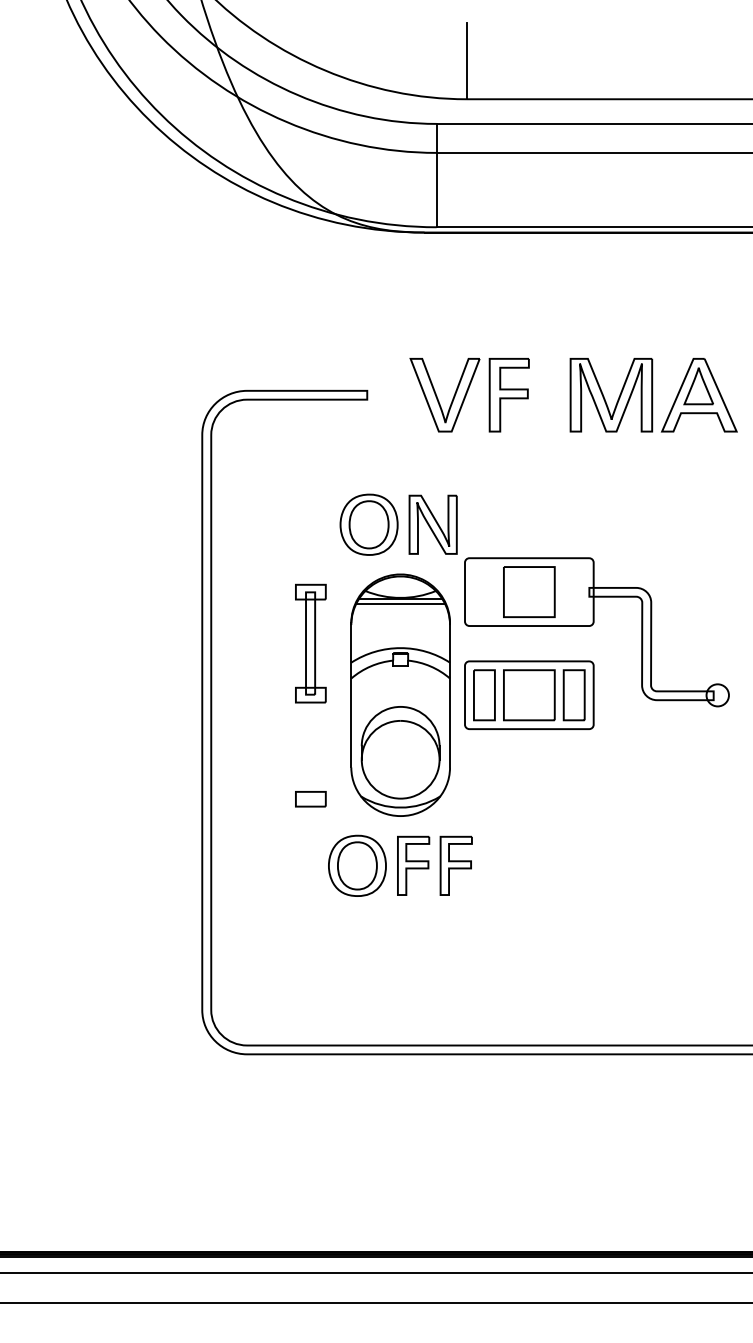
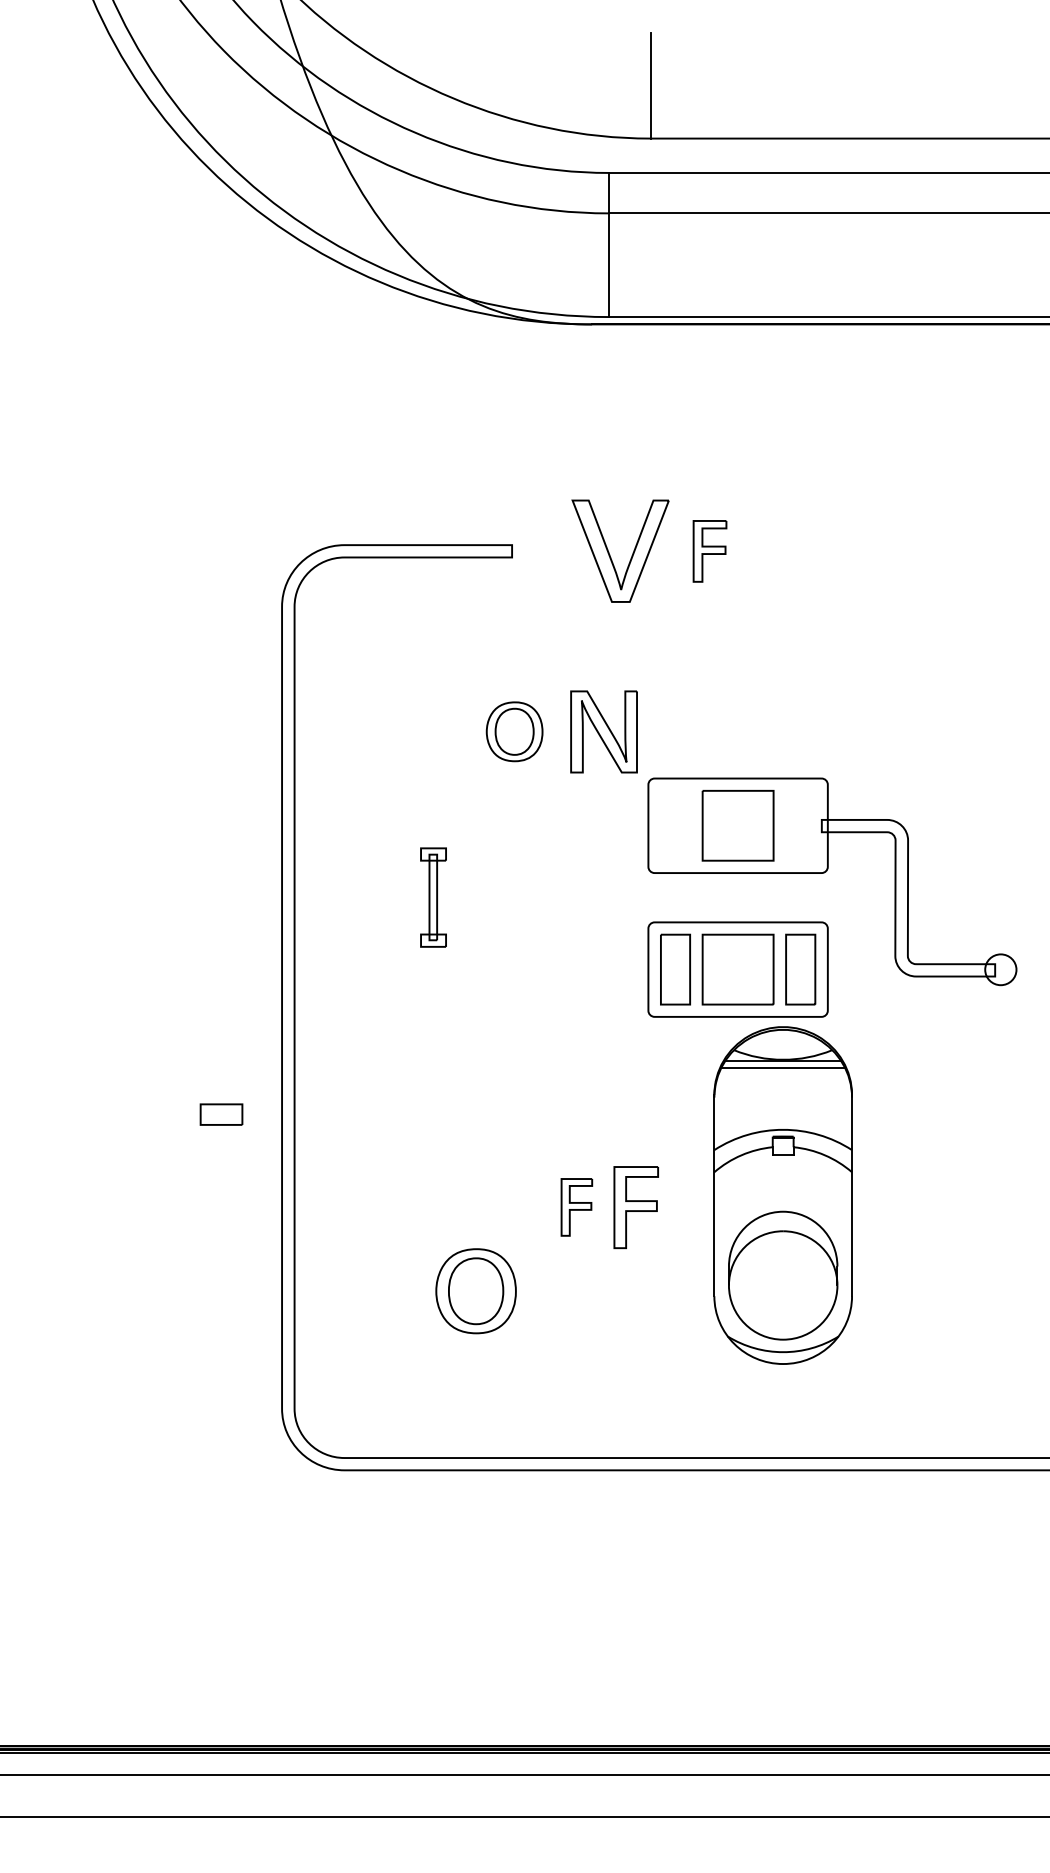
part: (508, 395) -> (709, 551), size x0.6
part: (653, 395) -> (911, 551), removed
part: (368, 524) -> (513, 731), size x0.7
part: (310, 643) -> (432, 897), size x0.6
part: (400, 694) -> (782, 1194), moved
part: (310, 799) -> (221, 1114), moved
part: (357, 865) -> (476, 1290), moved
part: (413, 865) -> (576, 1207), size x0.7

